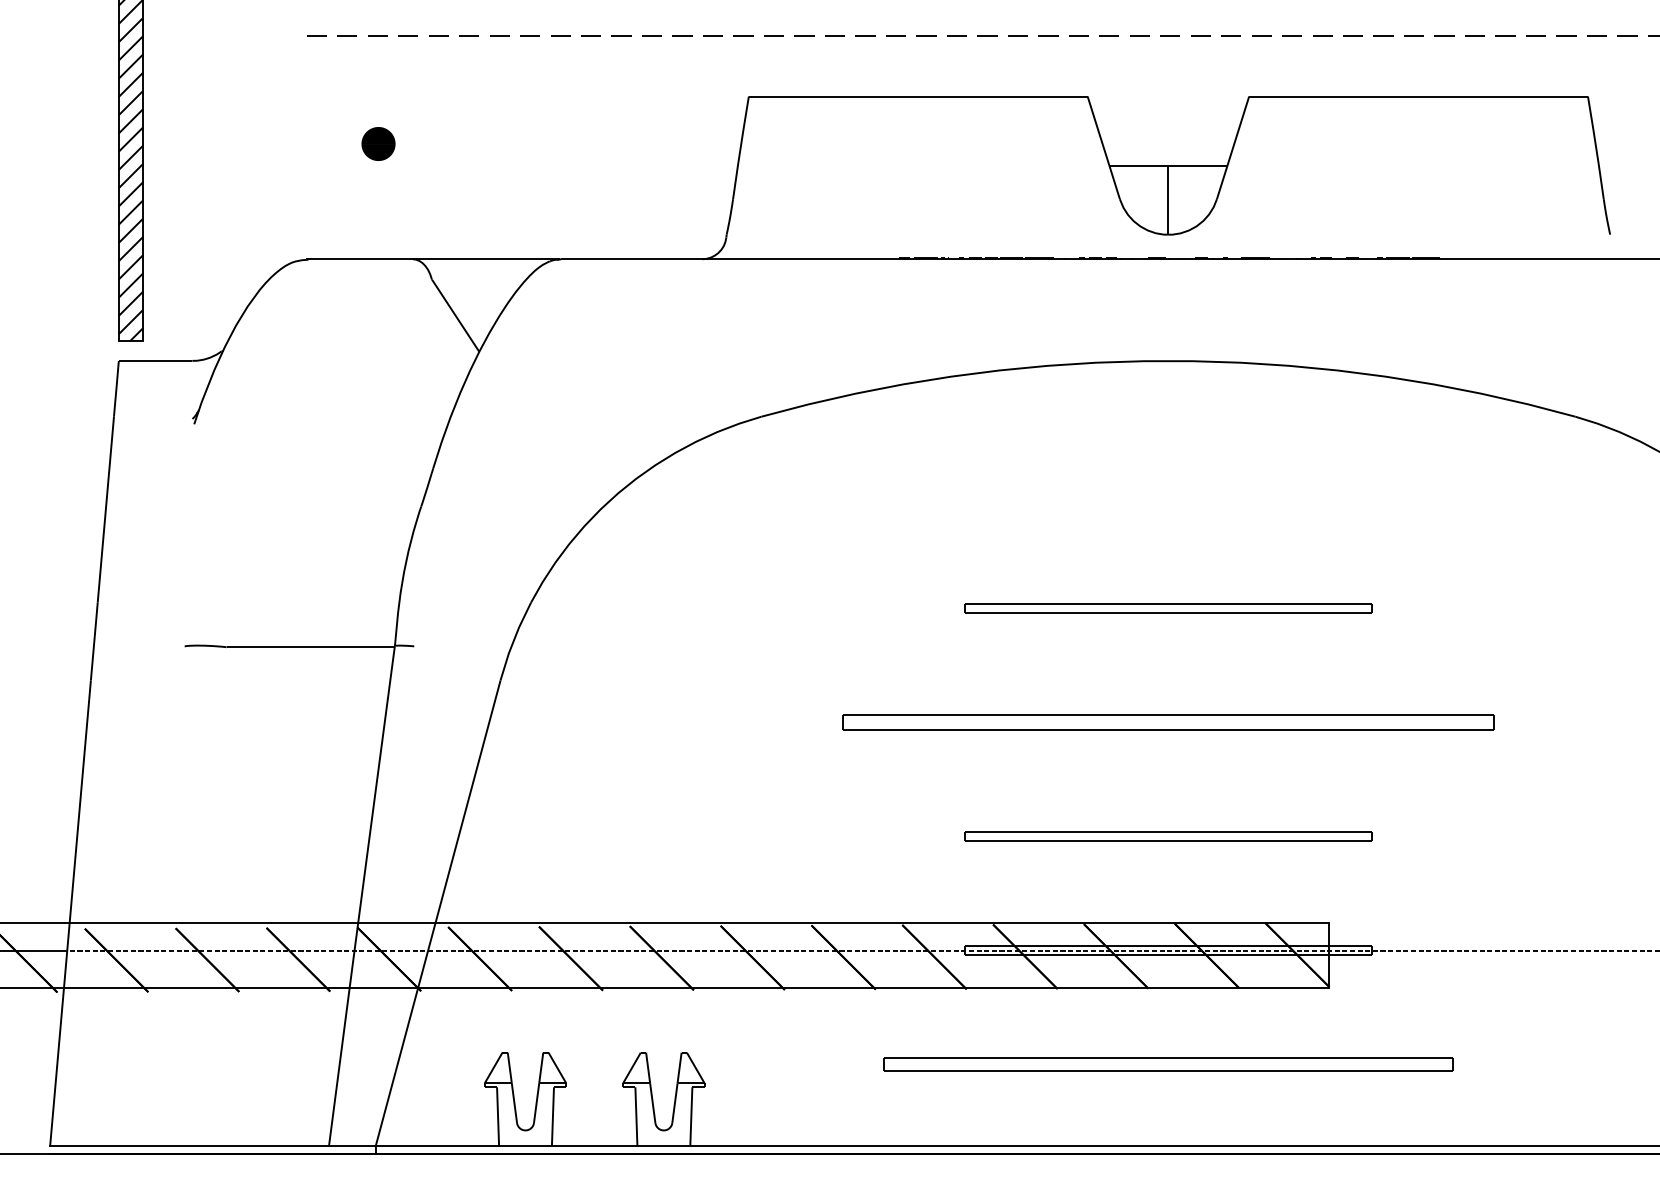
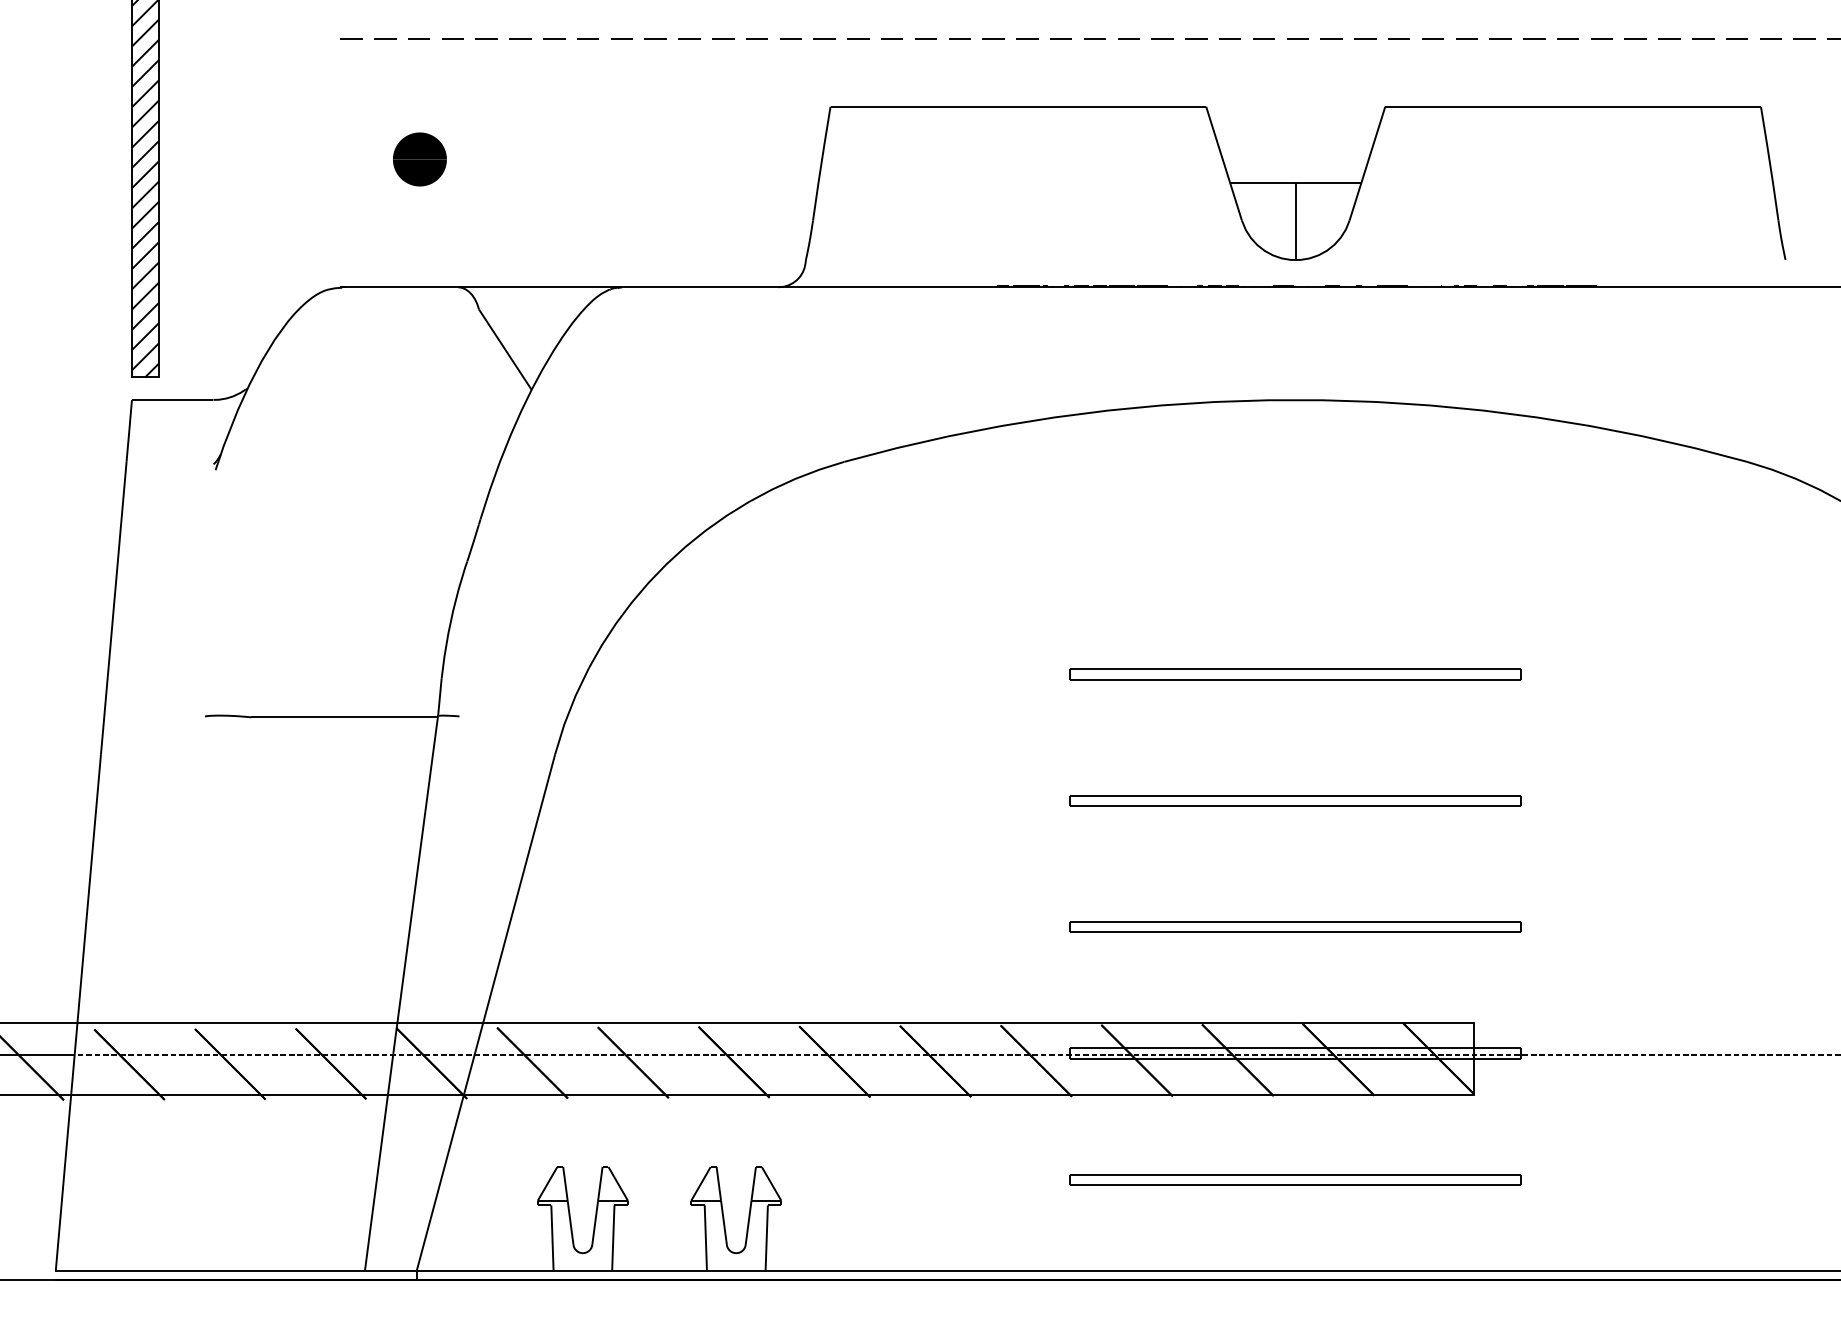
part: (378, 143) -> (419, 158), size x1.43
part: (1168, 722) -> (1295, 800), size x0.62
part: (1168, 1064) -> (1295, 1180), size x0.71

